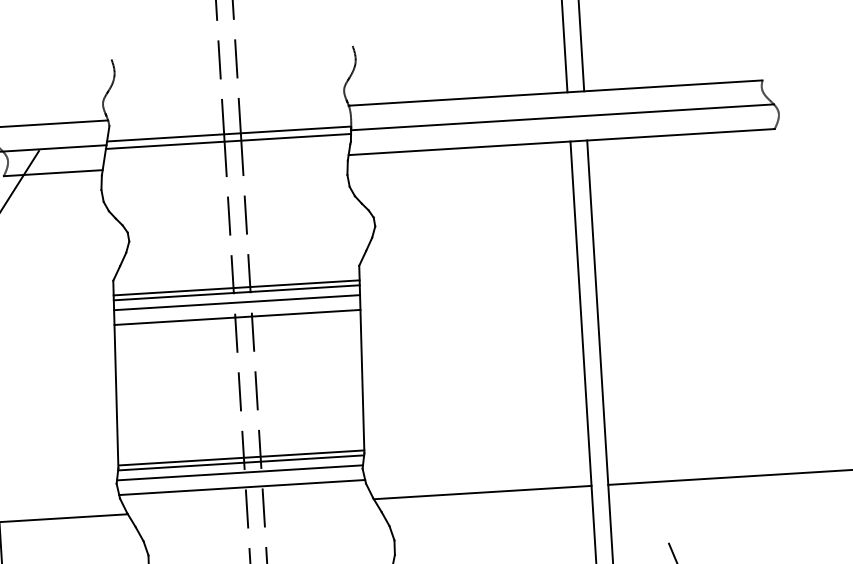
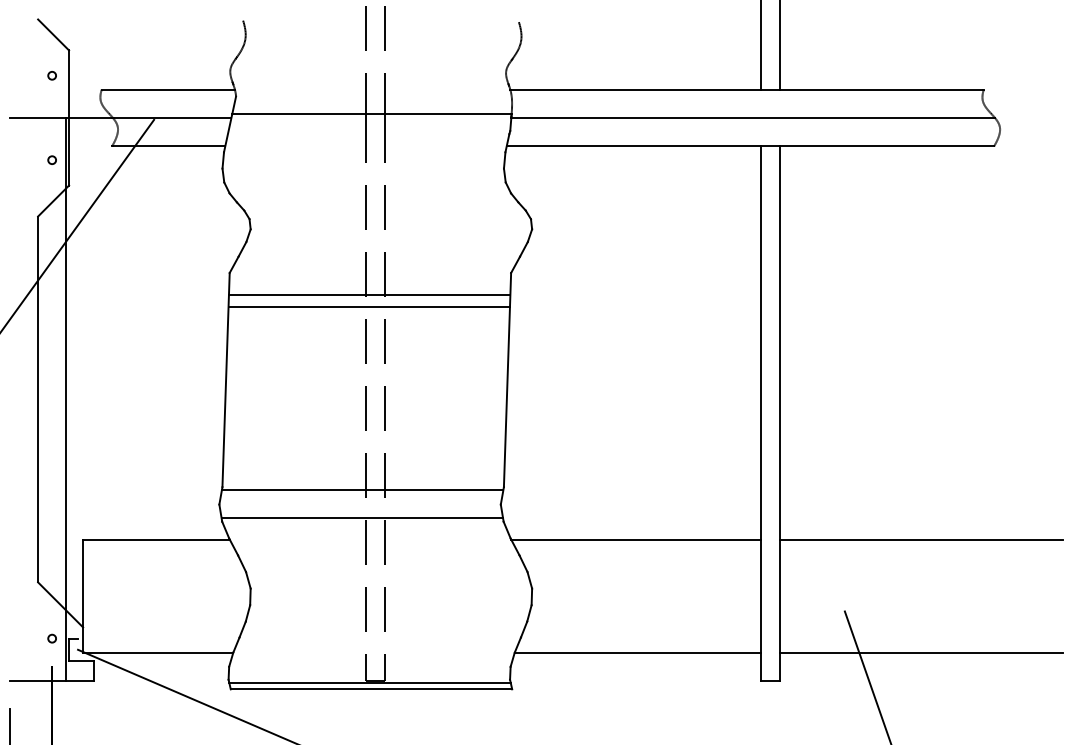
line: (228, 141) -> (370, 122), removed
line: (236, 287) -> (369, 289), removed
line: (237, 317) -> (368, 323), removed
line: (241, 457) -> (363, 483), removed
line: (239, 472) -> (360, 500), removed

